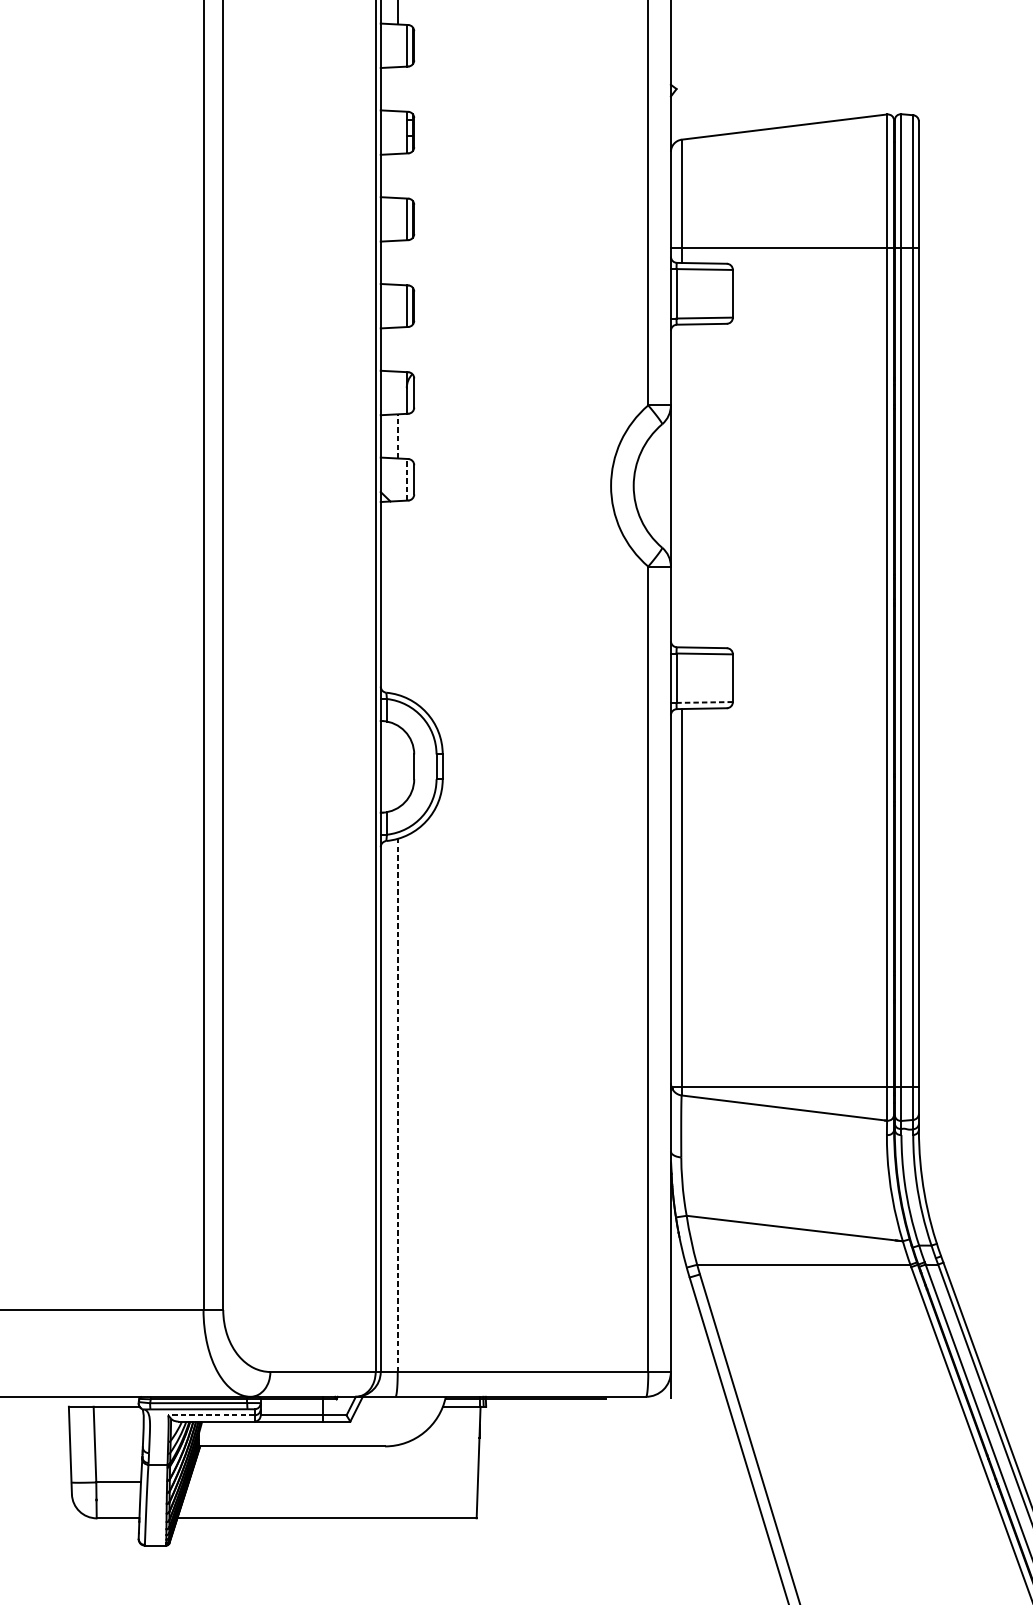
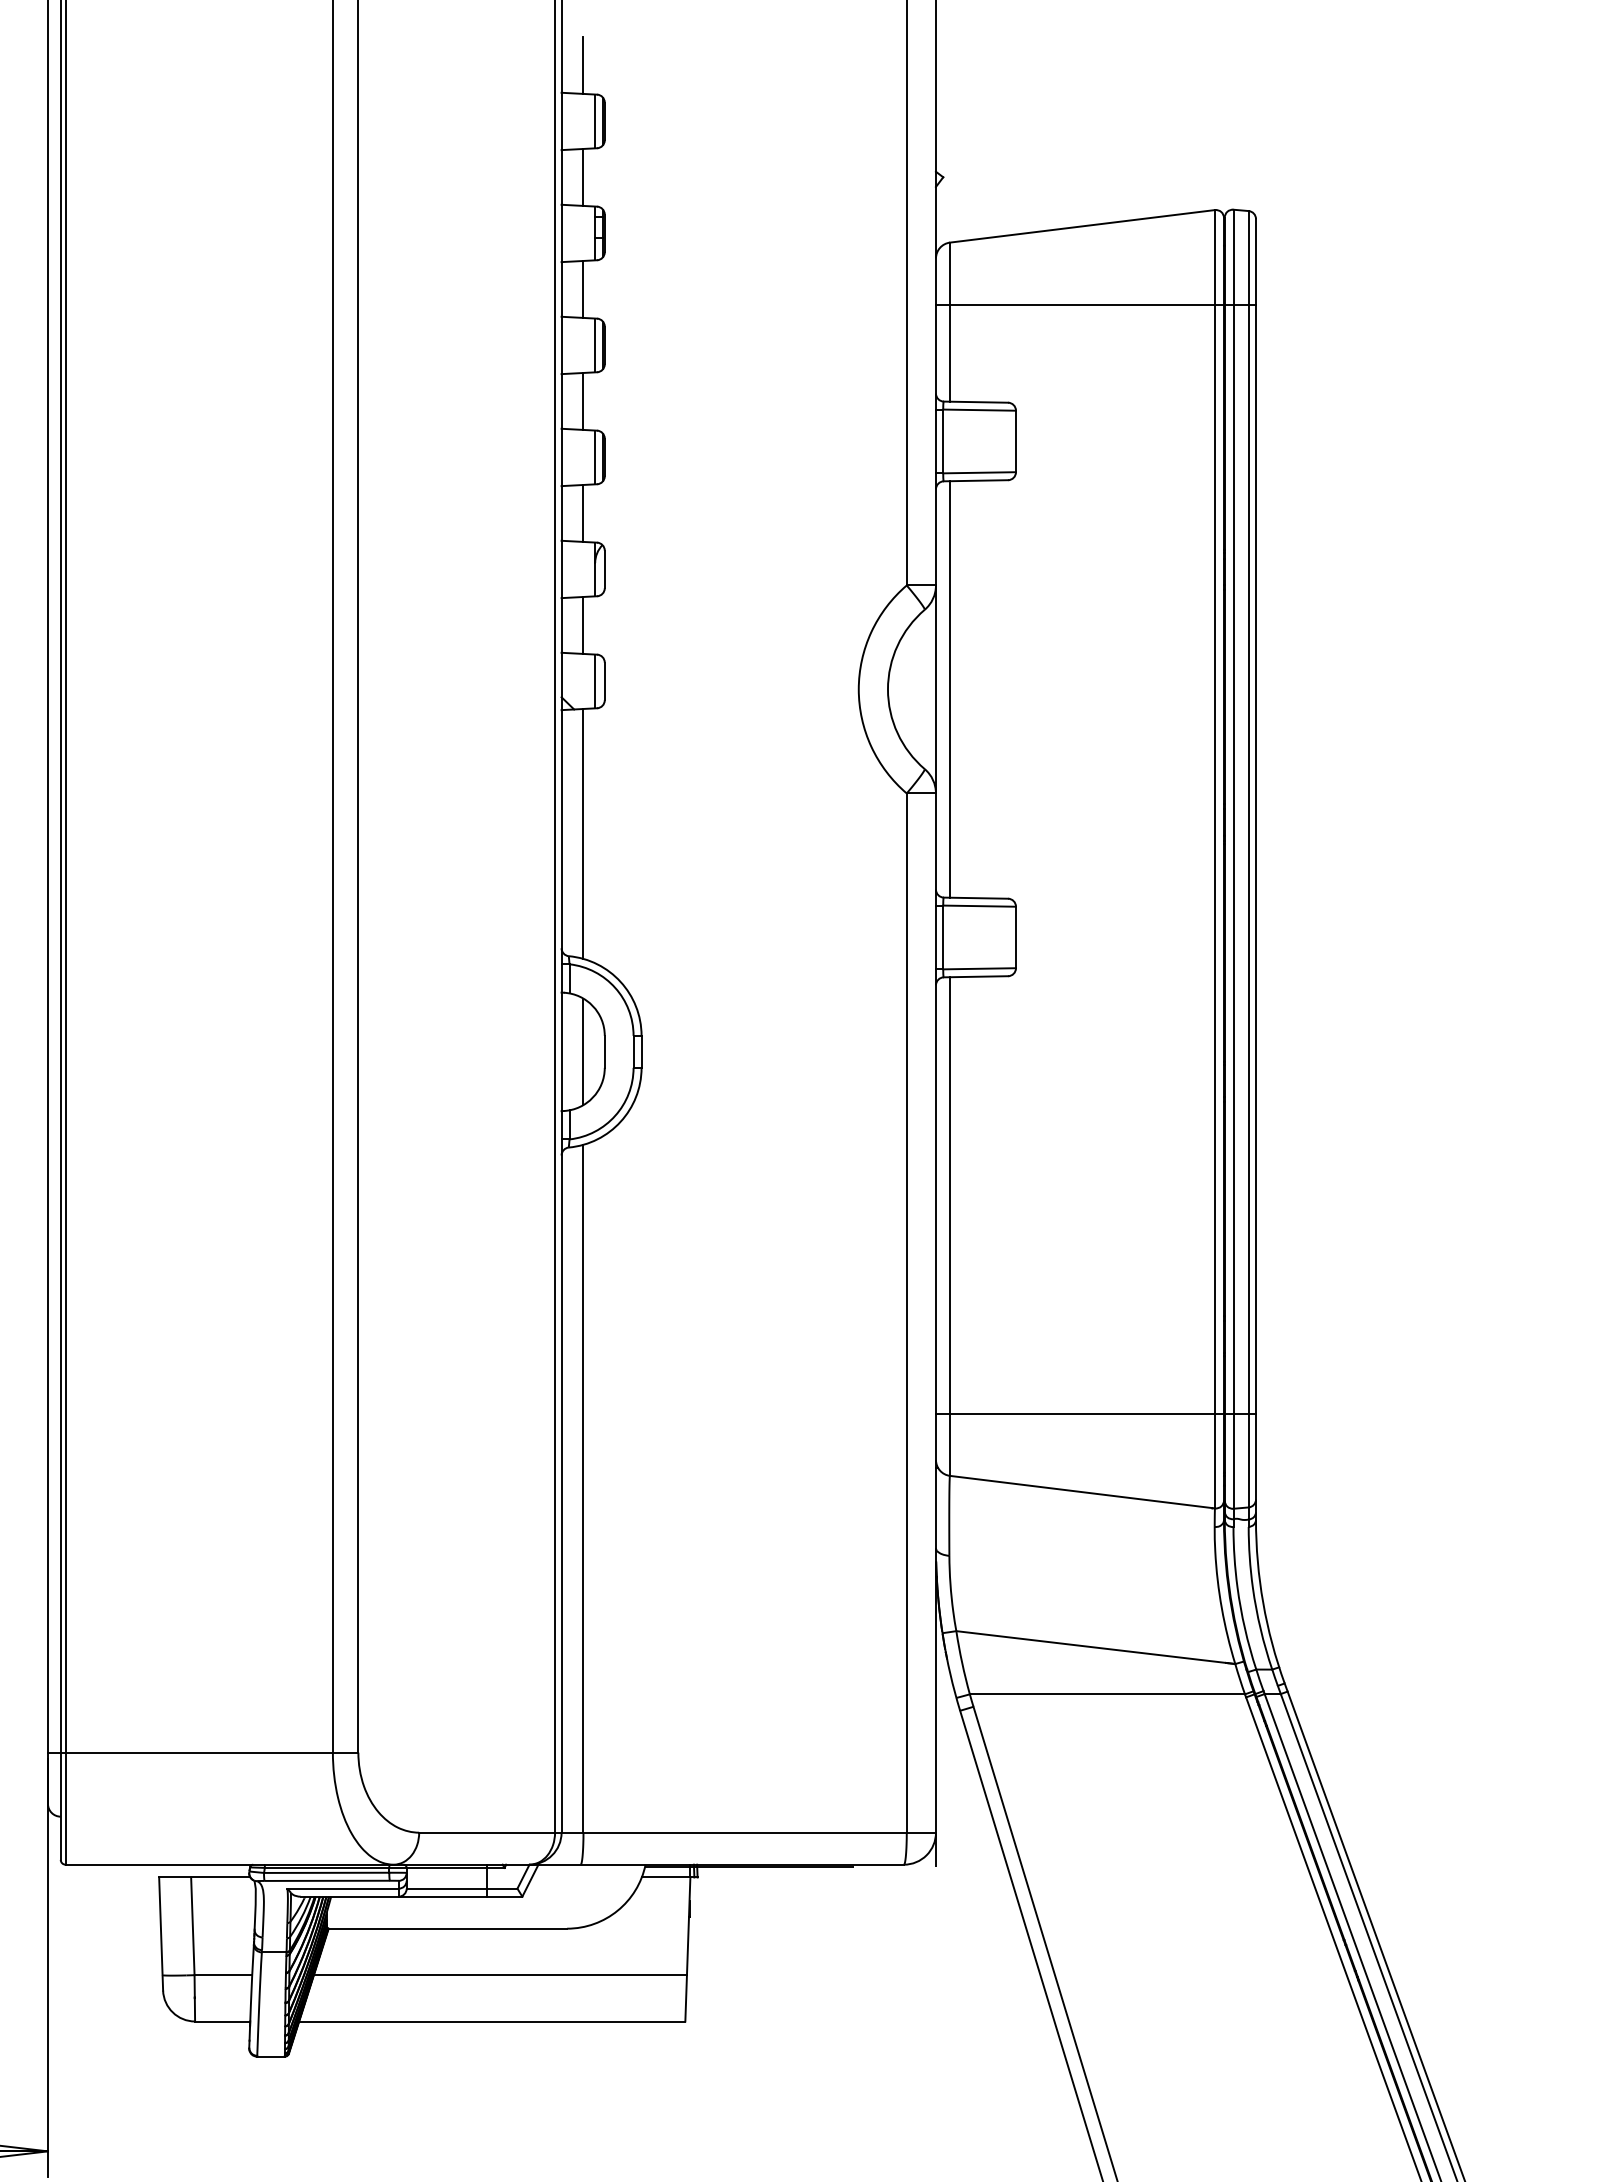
line: (397, 88) -> (583, 176), added
line: (397, 175) -> (583, 288), added
line: (794, 247) -> (1095, 304), moved
line: (397, 262) -> (583, 400), added
line: (397, 348) -> (583, 512), added
line: (397, 435) -> (583, 624), dashed -> solid
line: (407, 479) -> (595, 681), dashed -> solid
line: (682, 486) -> (950, 689), added
line: (397, 597) -> (583, 833), added
line: (704, 702) -> (979, 968), dashed -> solid
line: (397, 766) -> (583, 1051), added
line: (794, 1087) -> (1095, 1413), moved
line: (397, 1105) -> (583, 1488), dashed -> solid
line: (211, 1415) -> (343, 1888), dashed -> solid
line: (332, 1482) -> (499, 1975), added

